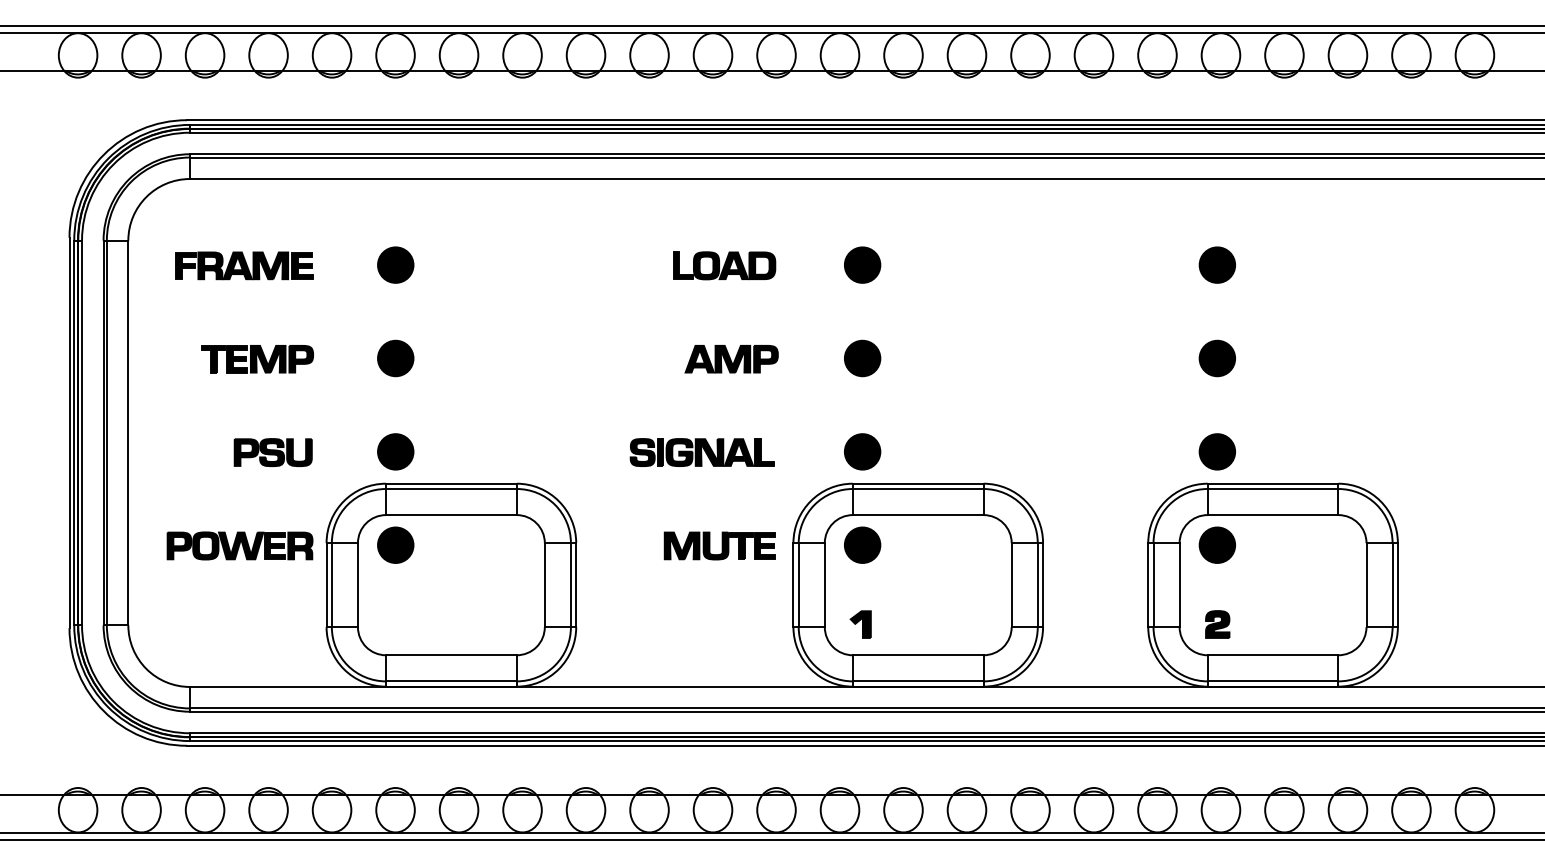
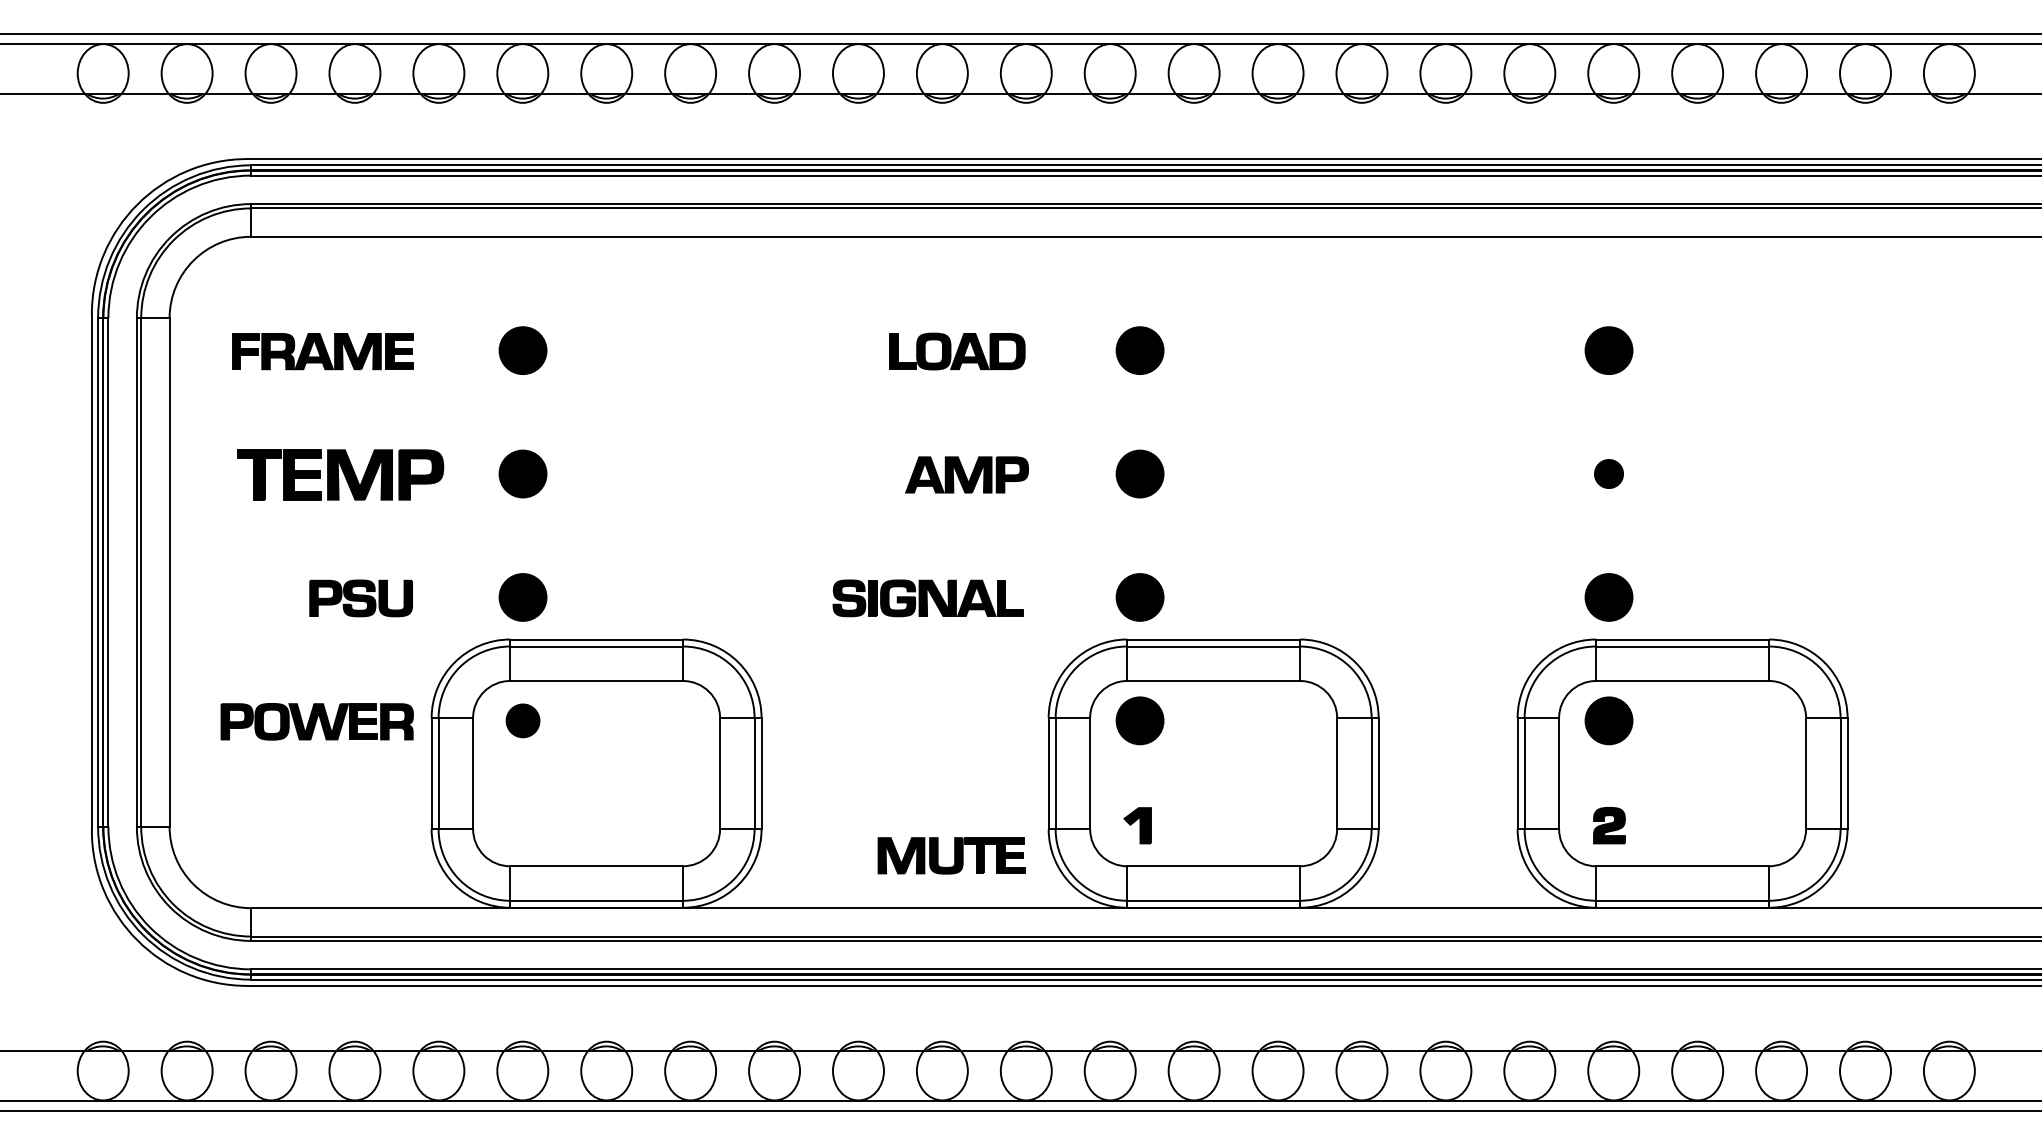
part: (257, 358) -> (340, 474), size x1.4
part: (1217, 358) -> (1608, 473), size x0.6
part: (395, 544) -> (522, 720), size x0.7
part: (719, 545) -> (951, 855), moved

